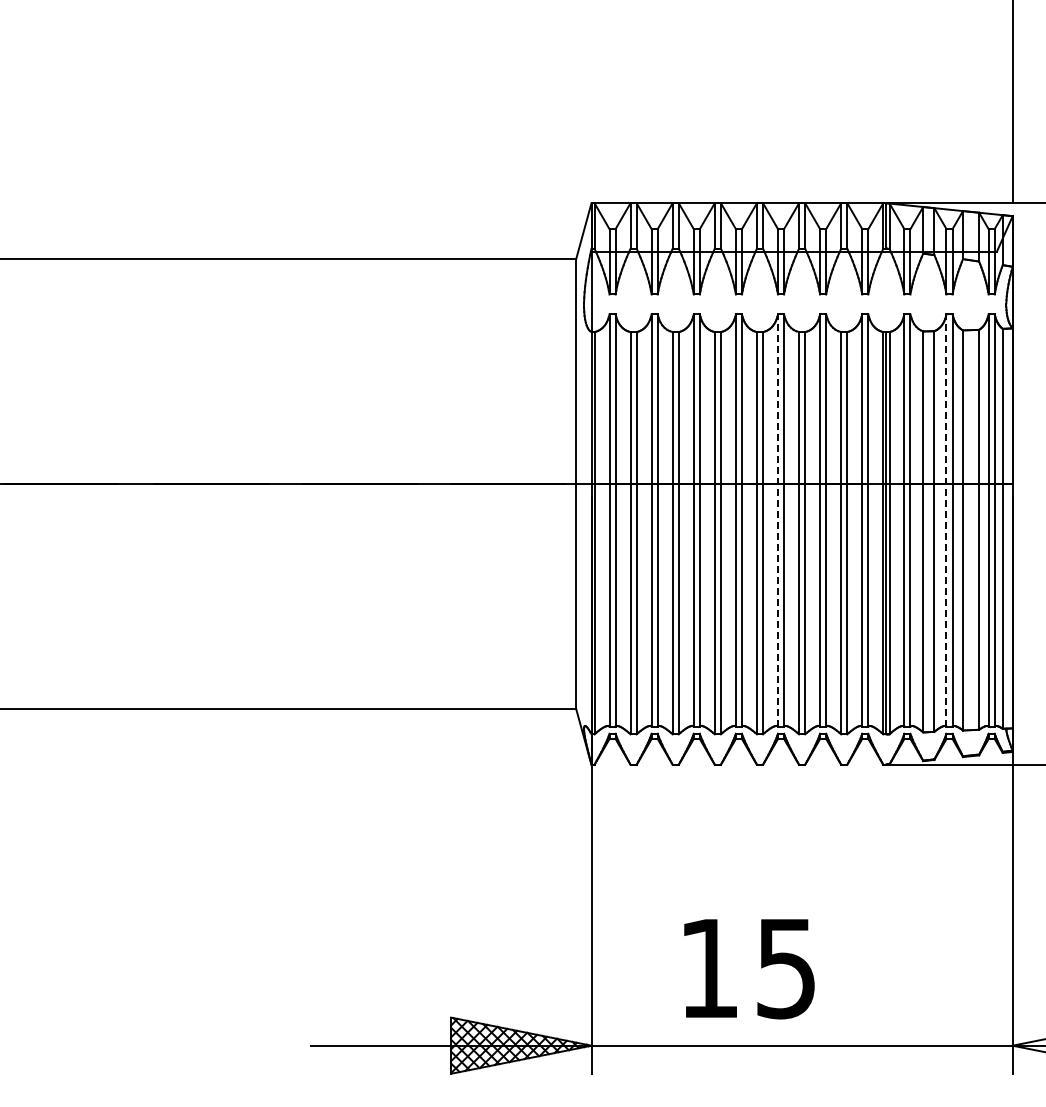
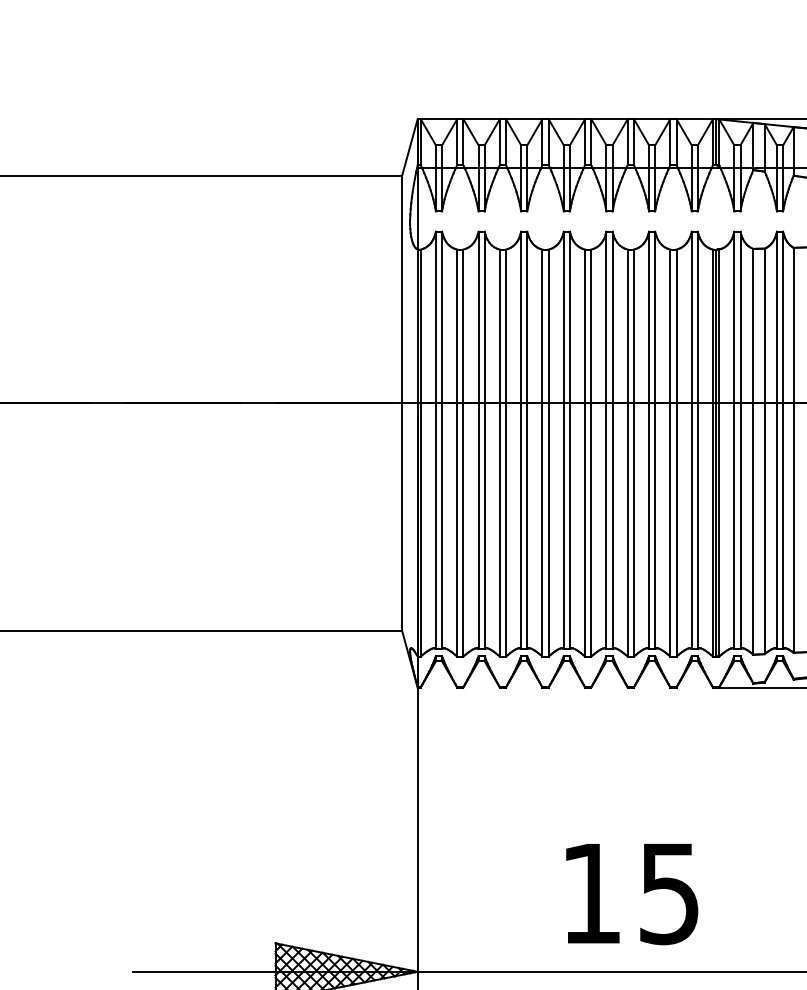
line: (777, 519) -> (605, 439), dashed -> solid
line: (946, 519) -> (776, 439), dashed -> solid
text: (749, 969) -> (632, 894), moved

